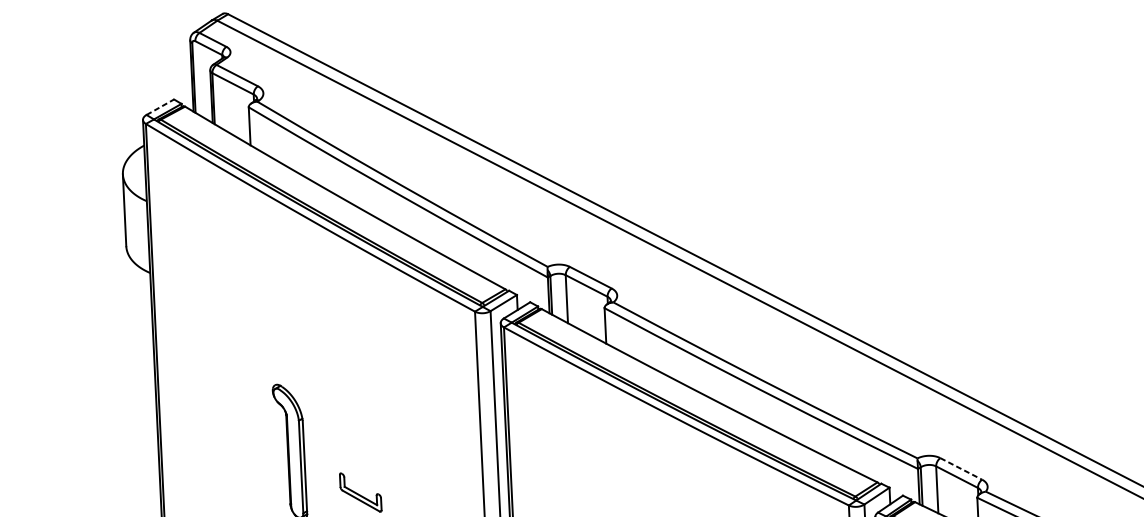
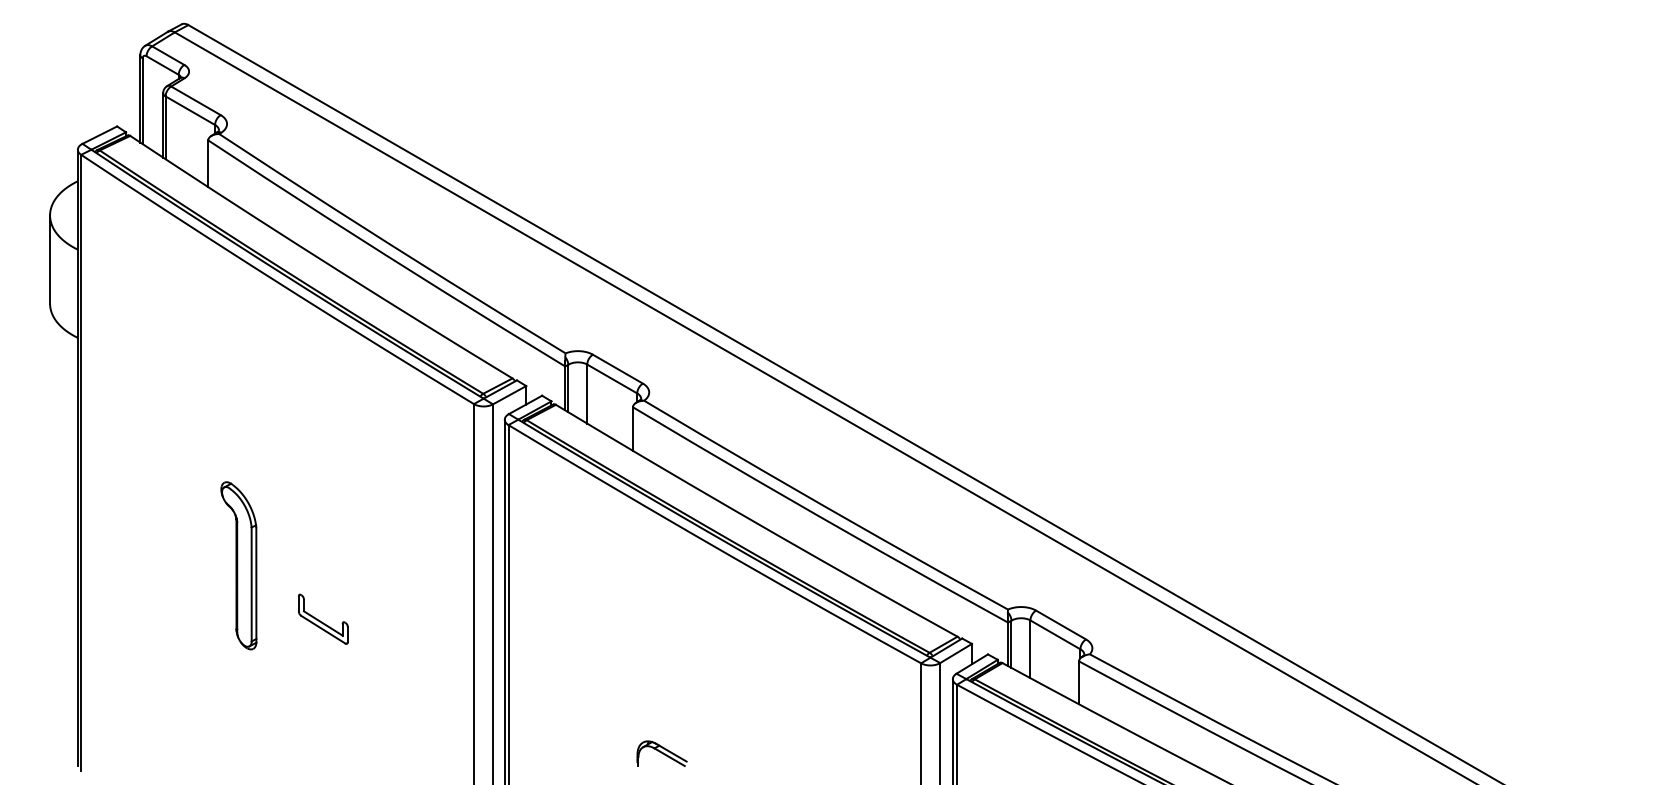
line: (160, 106) -> (100, 134), dashed -> solid
line: (961, 469) -> (1061, 625), dashed -> solid

